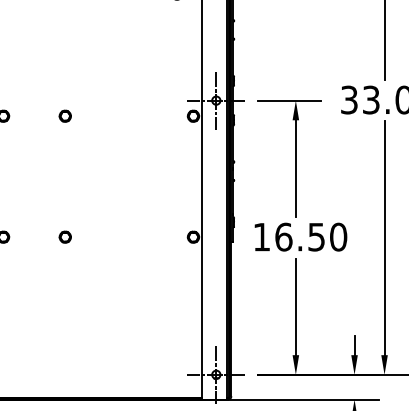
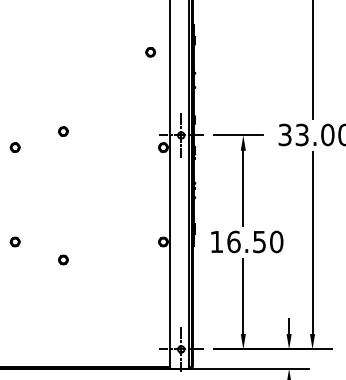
part: (65, 116) -> (63, 131), moved
part: (65, 236) -> (63, 259), moved

